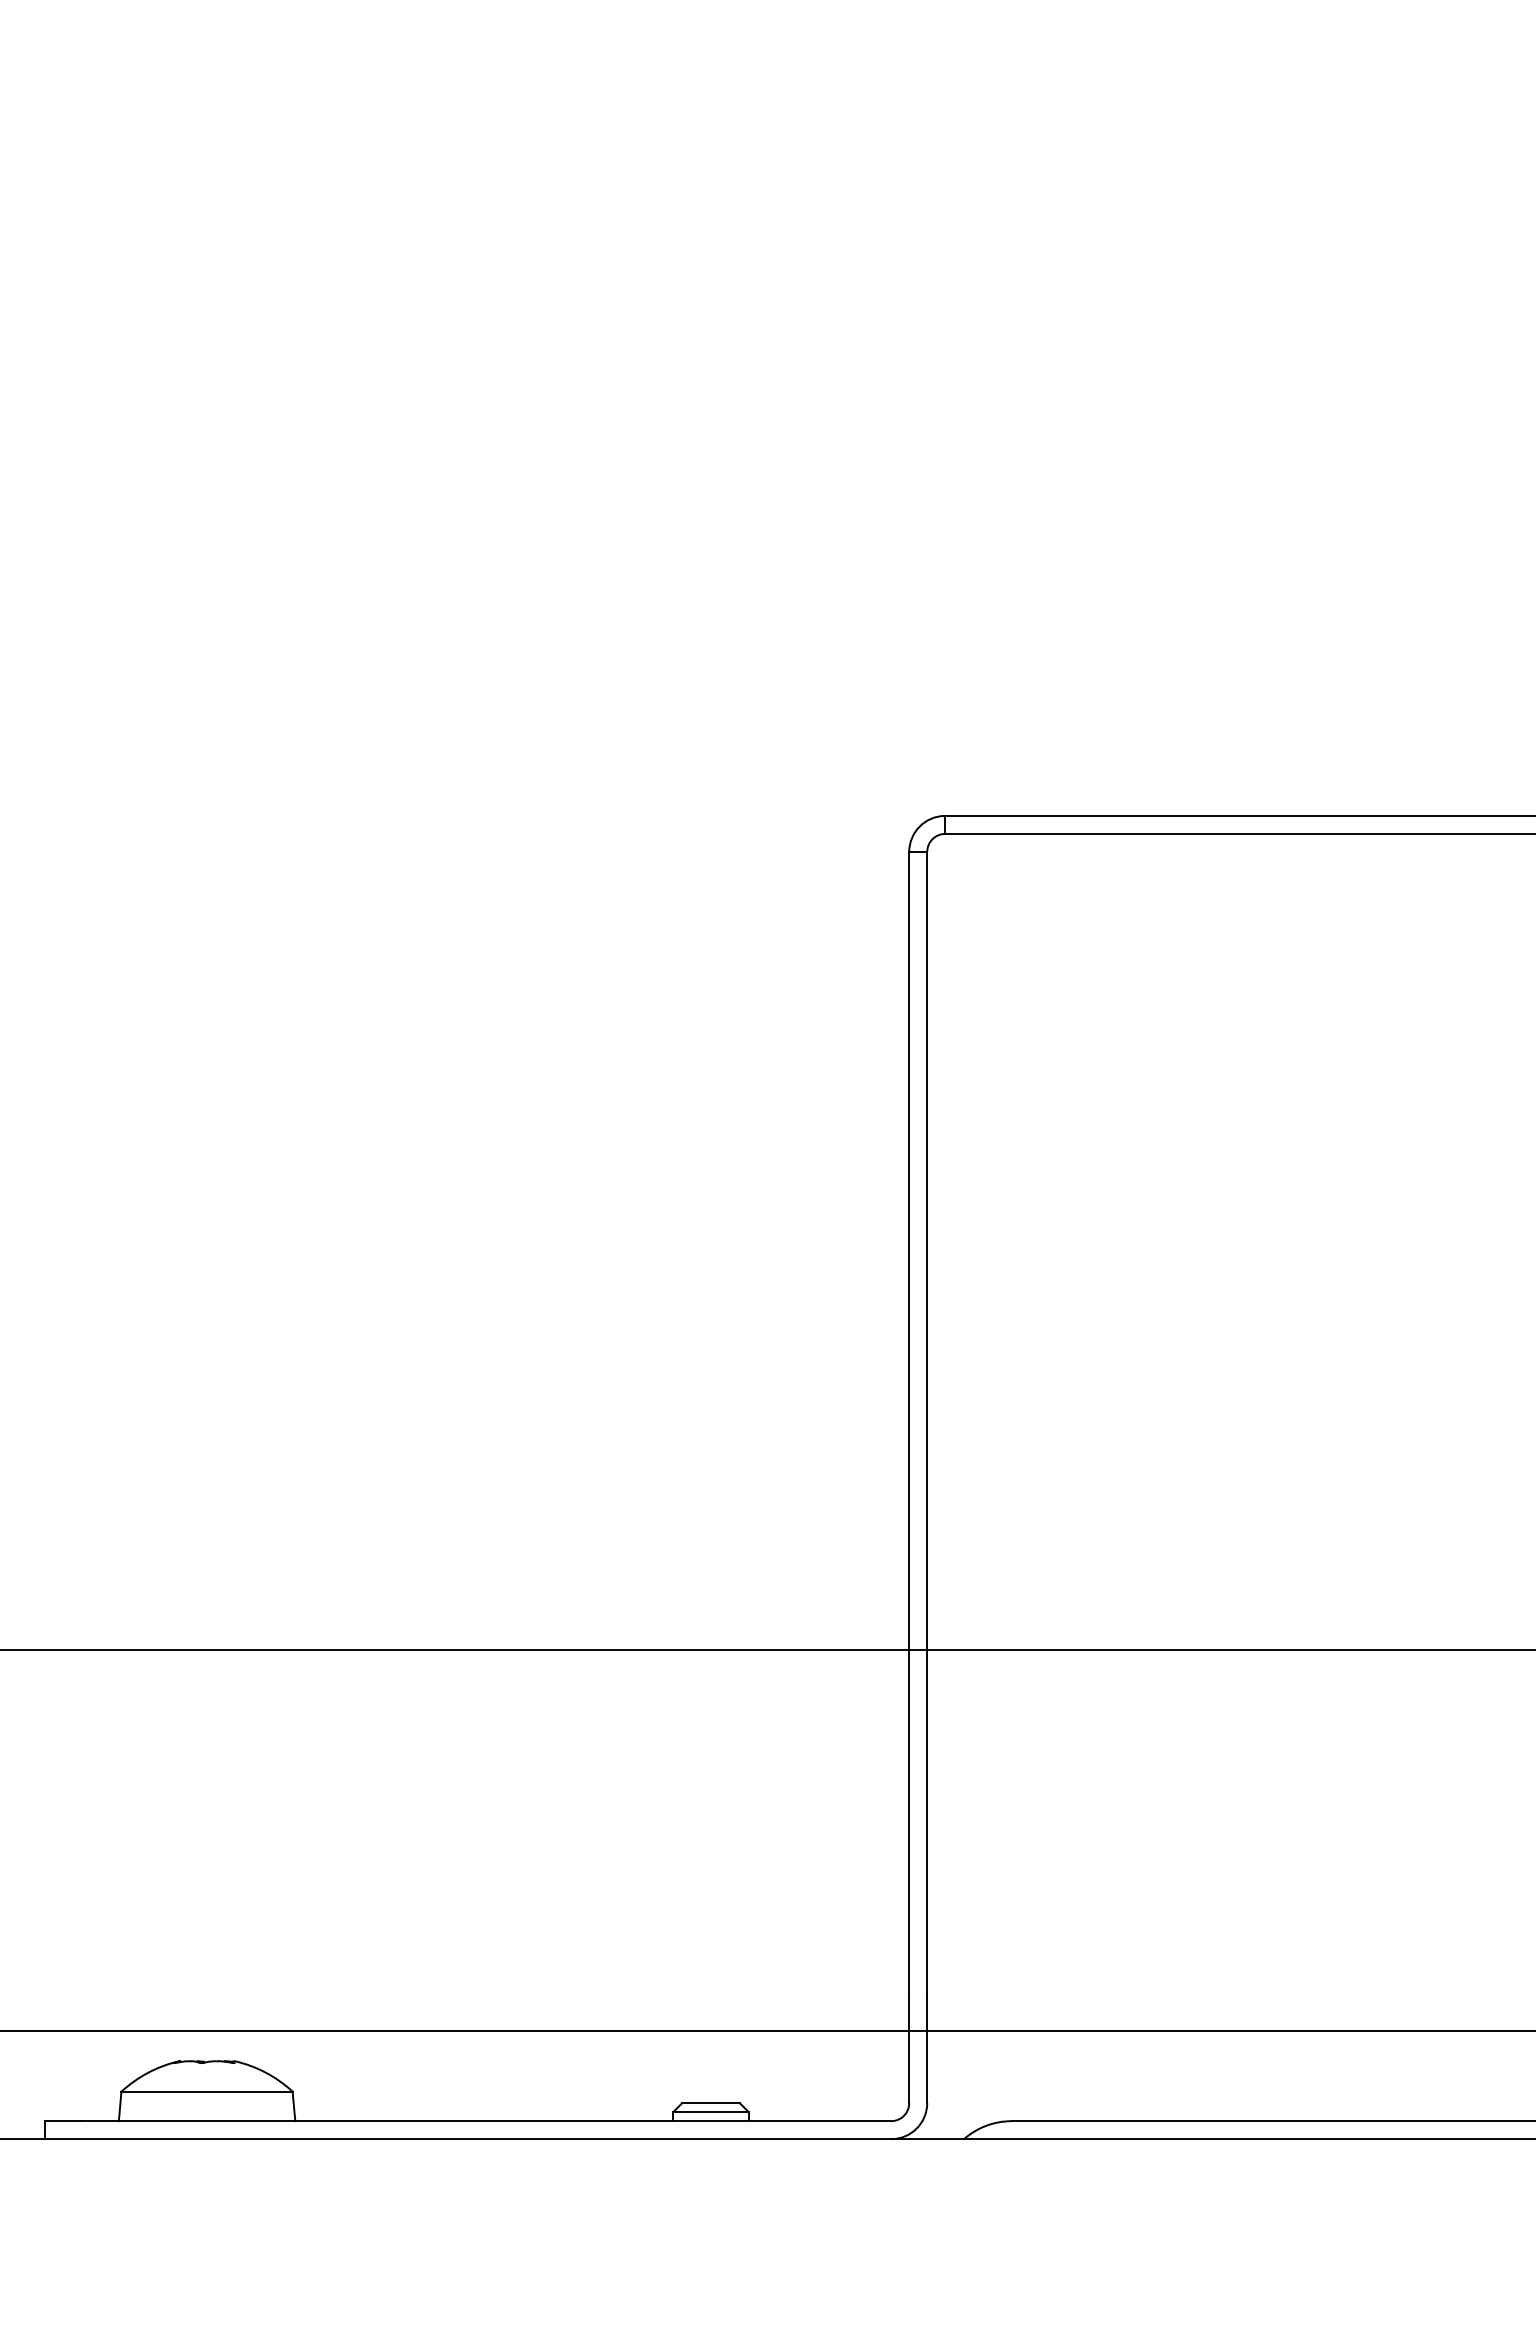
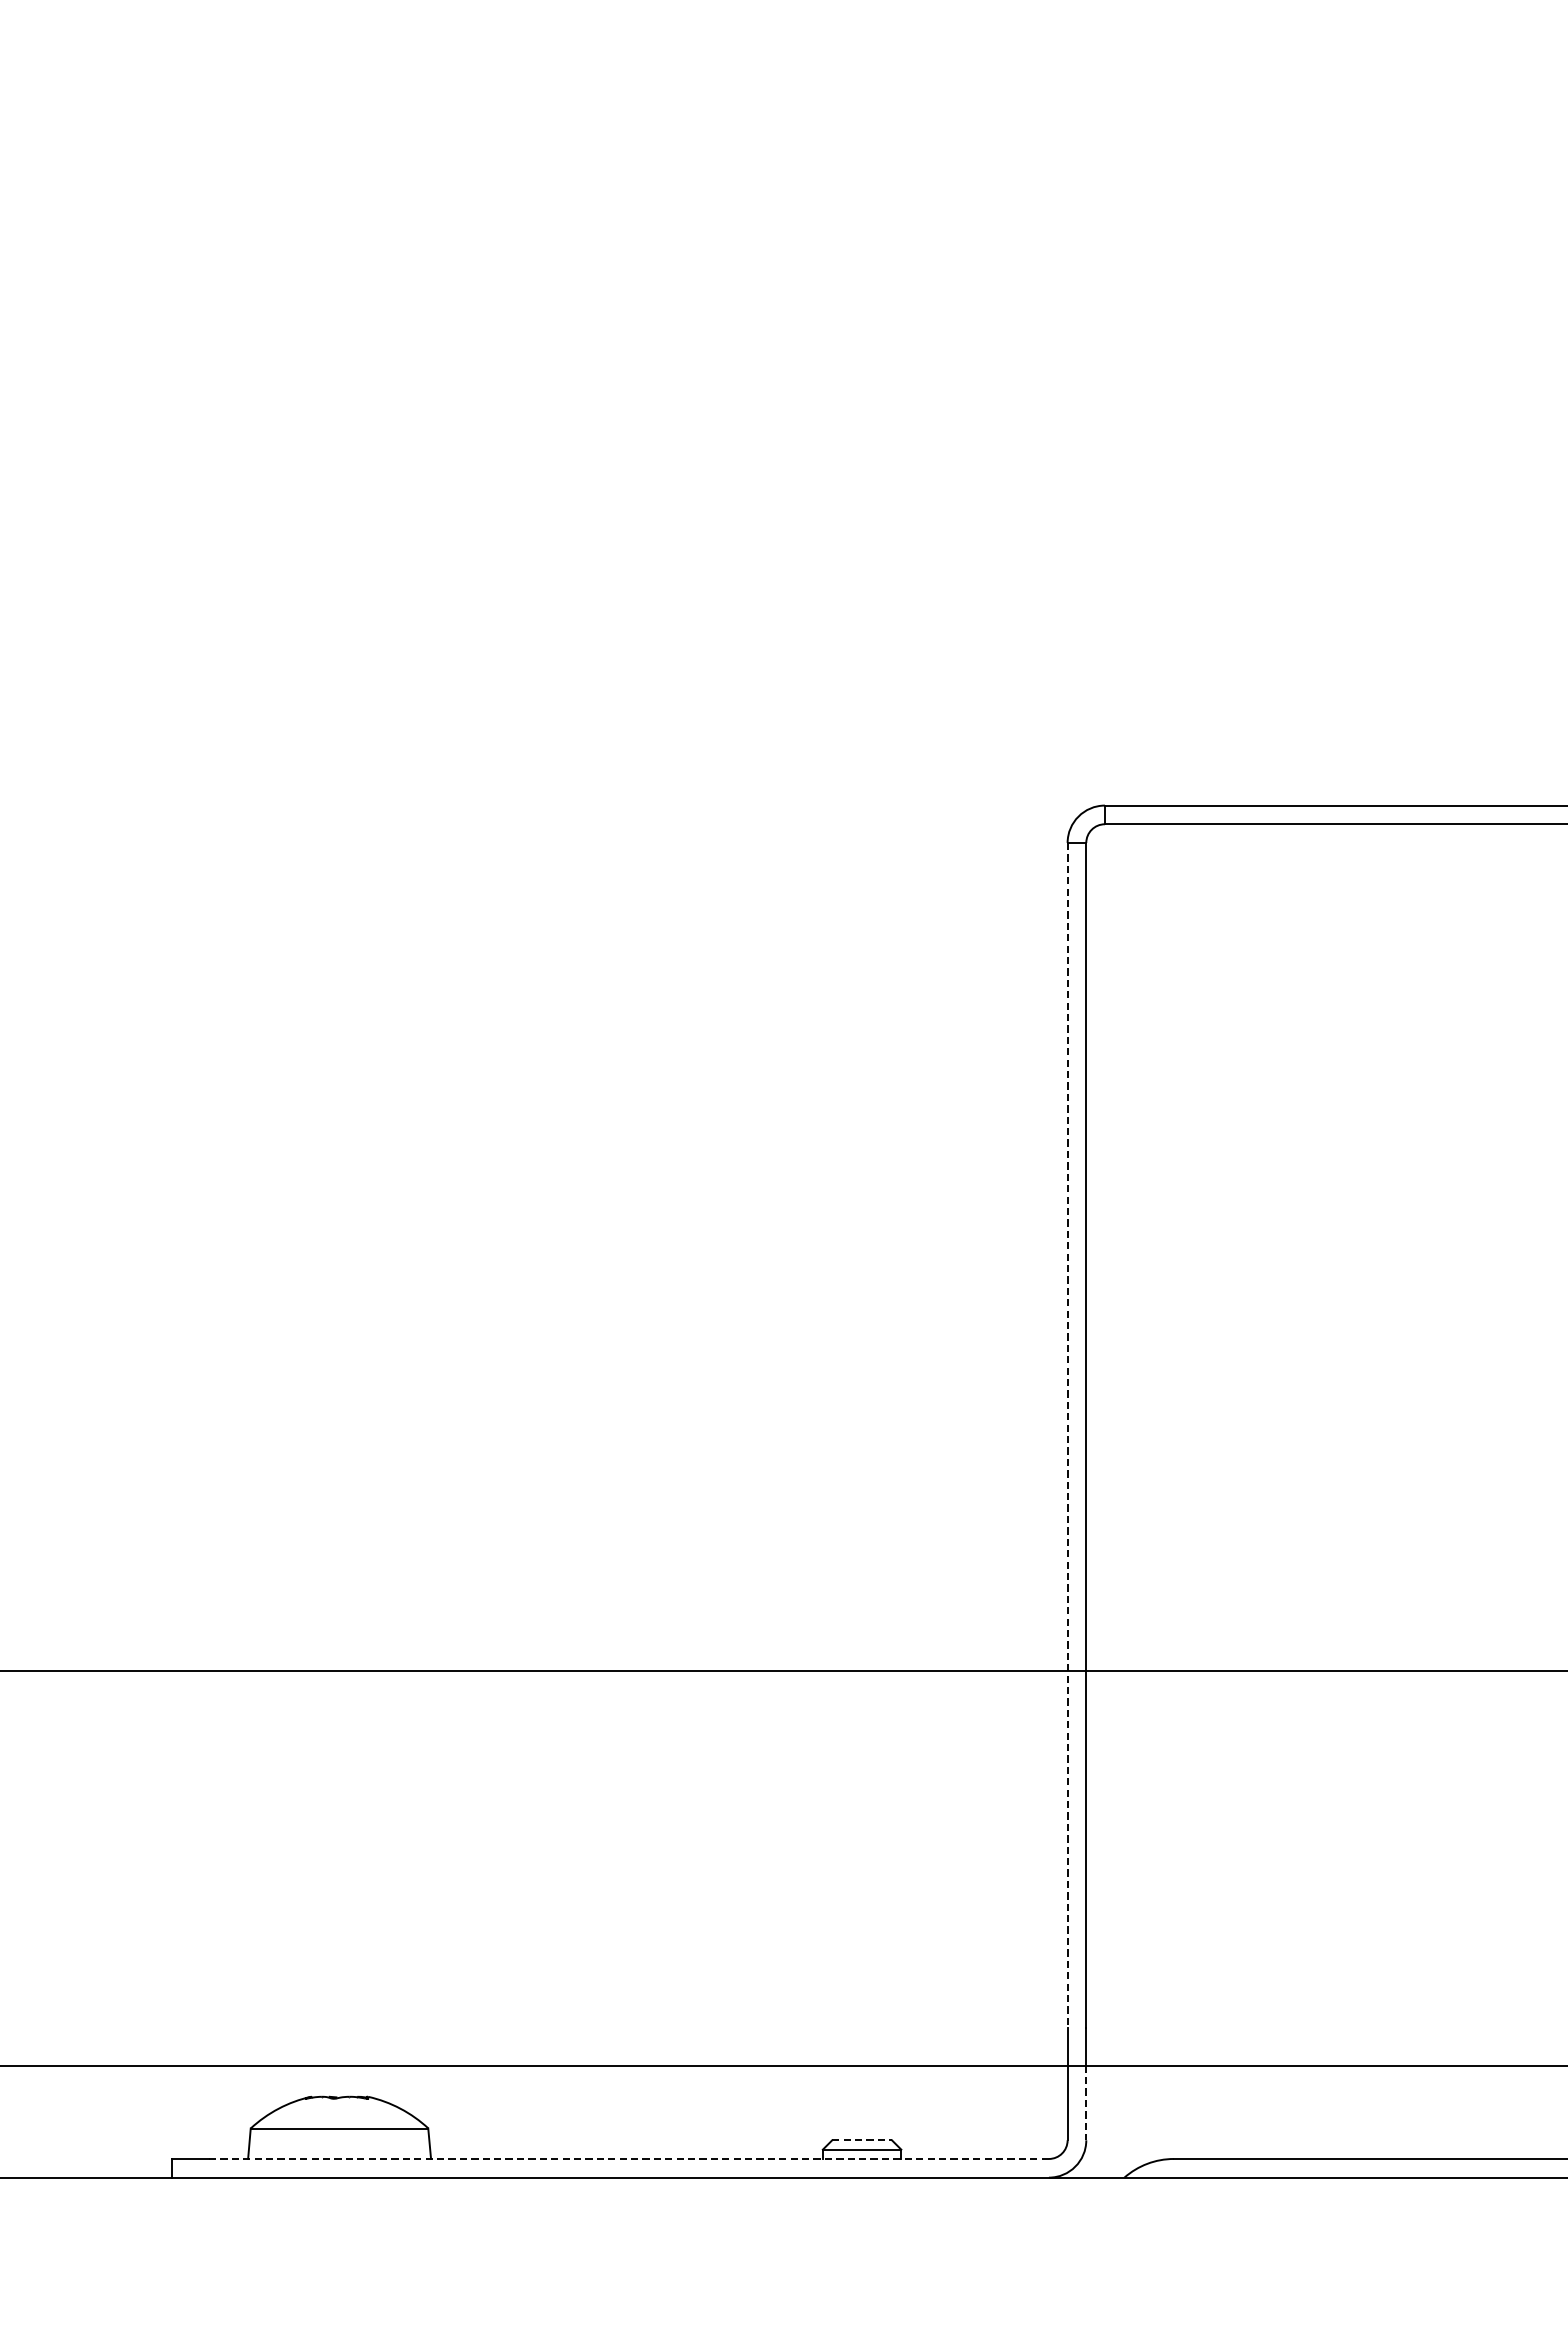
line: (909, 1423) -> (1067, 1435), solid -> dashed
line: (927, 2067) -> (1086, 2103), solid -> dashed
line: (711, 2103) -> (862, 2140), solid -> dashed
line: (486, 2121) -> (629, 2159), solid -> dashed

